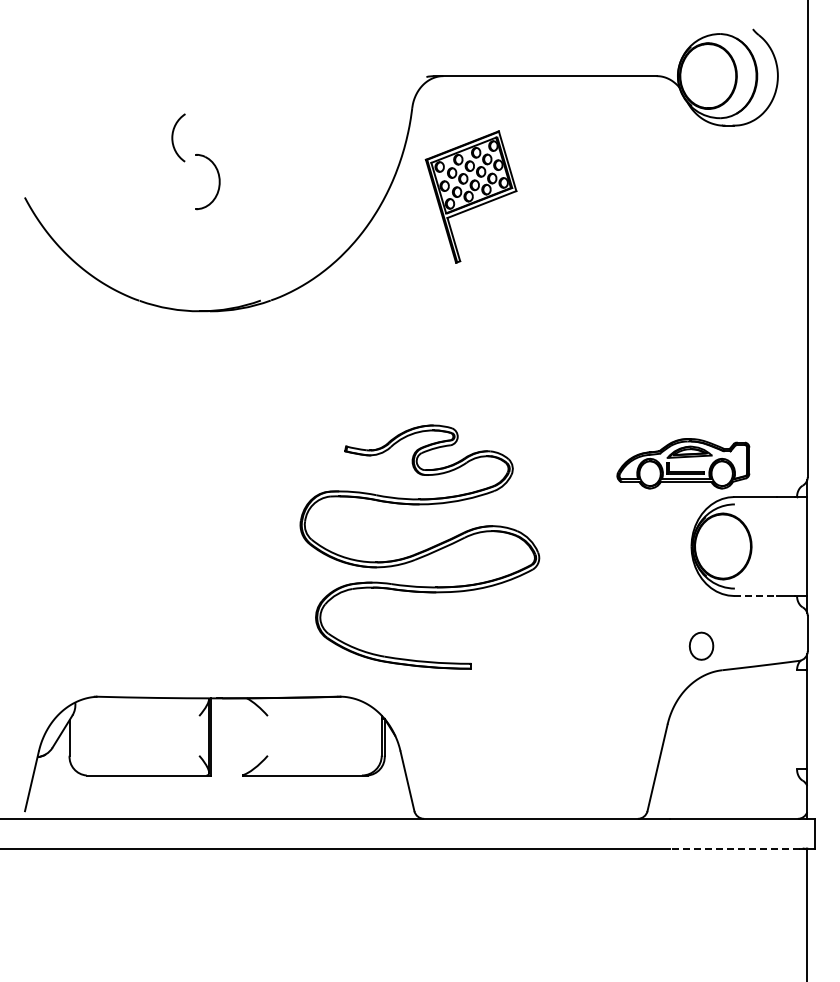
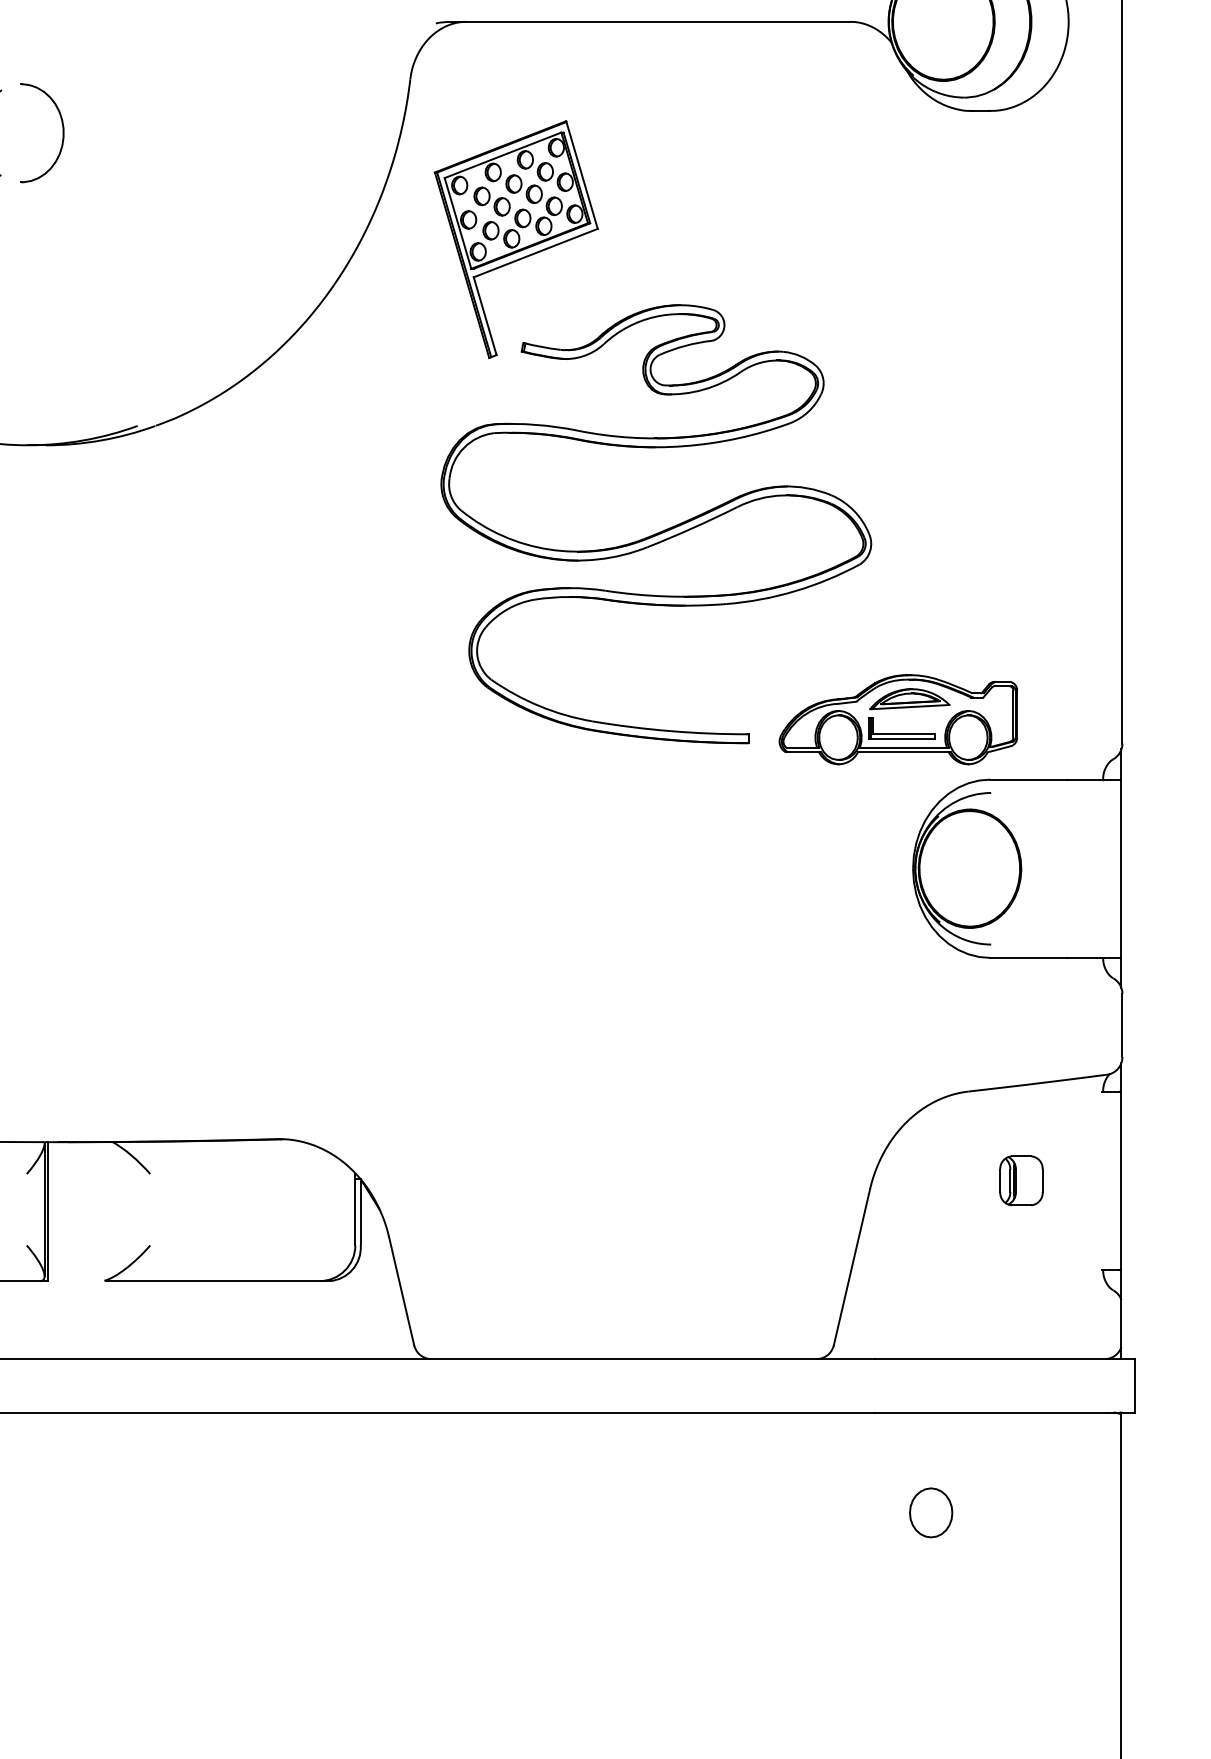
part: (218, 182) -> (61, 134), moved
part: (419, 546) -> (655, 523), moved
line: (756, 596) -> (1030, 958), dashed -> solid
part: (701, 645) -> (931, 1511), moved
part: (751, 719) -> (1021, 1180), added
line: (734, 848) -> (990, 1412), dashed -> solid

